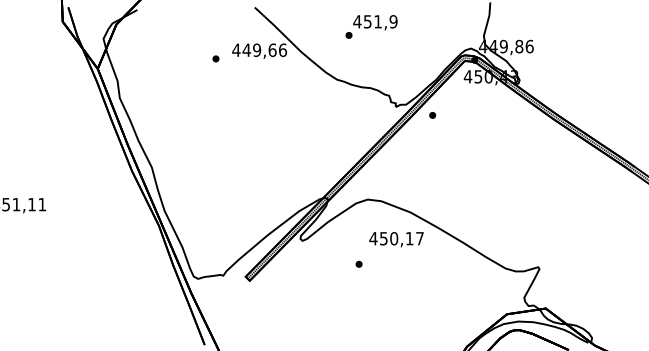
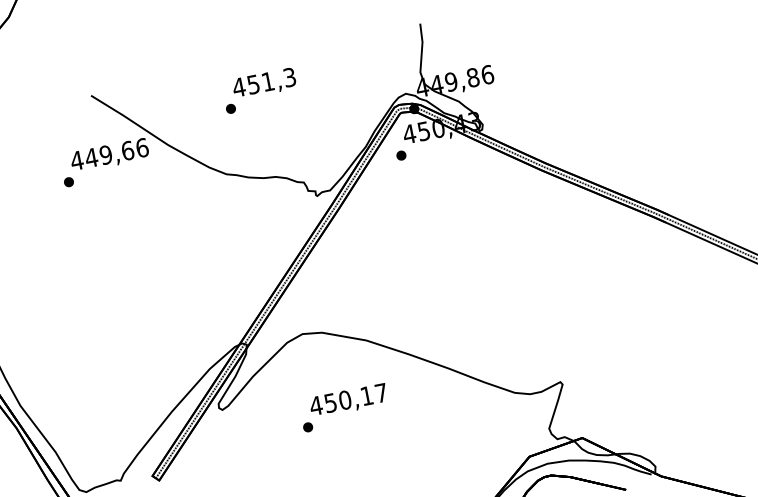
text: (393, 21) -> (289, 77), 451,9 -> 451,3
part: (215, 58) -> (68, 181), moved
part: (432, 115) -> (401, 155), moved
text: (396, 239) -> (348, 400), moved

